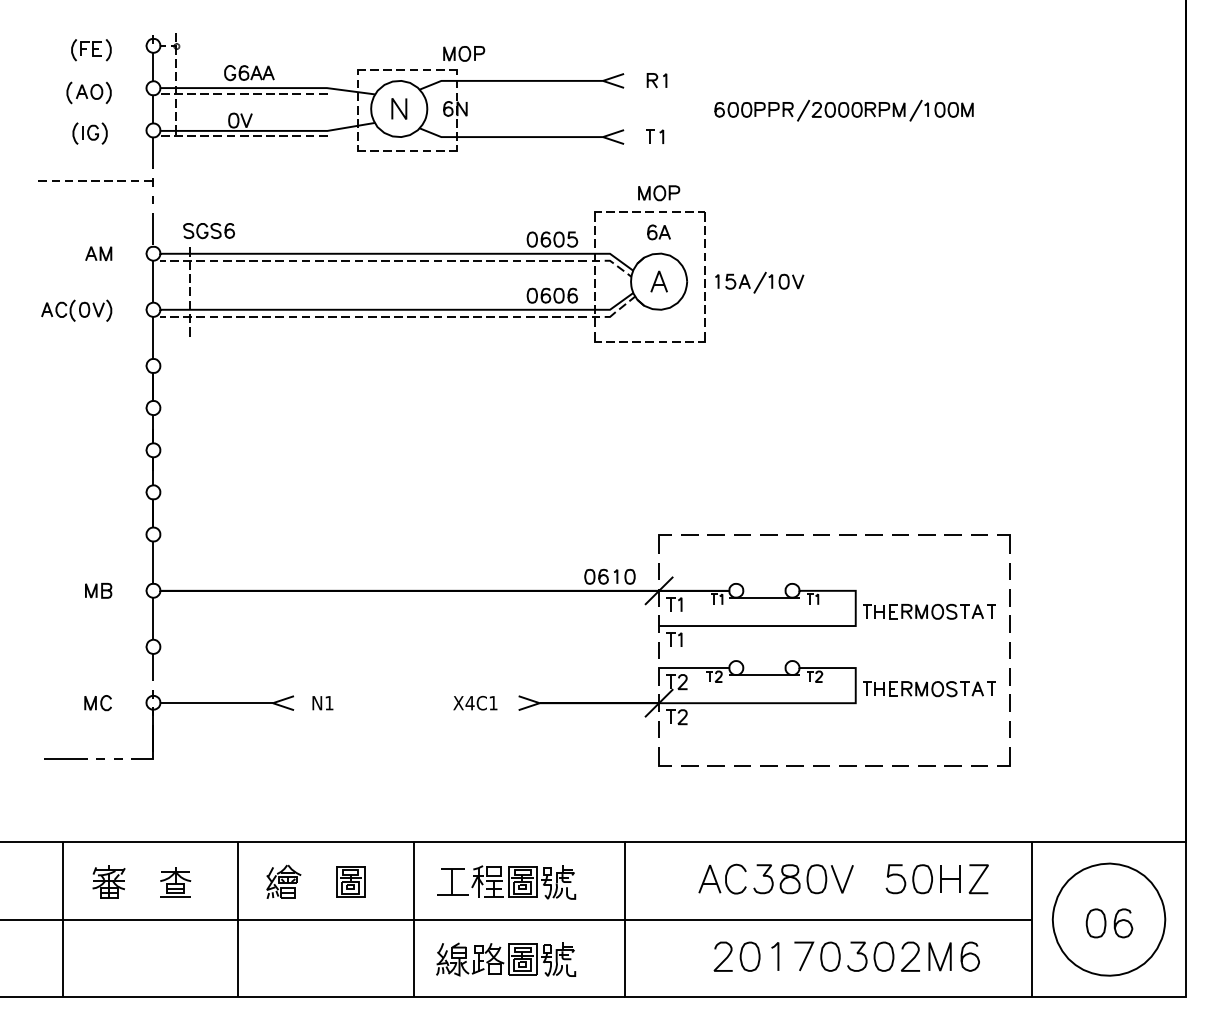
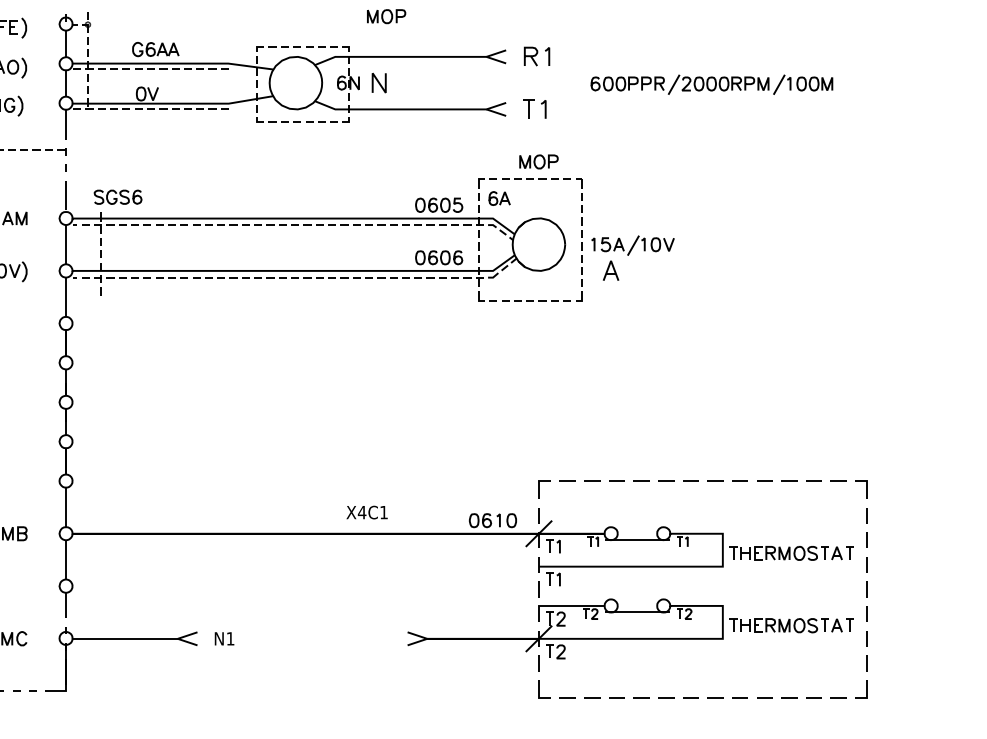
part: (464, 53) -> (386, 16), moved
part: (656, 80) -> (536, 56), size x1.4
line: (399, 108) -> (379, 82), moved
part: (655, 136) -> (535, 108), size x1.4
part: (658, 232) -> (499, 198), moved
part: (658, 281) -> (610, 270), moved
text: (475, 703) -> (367, 512), moved

